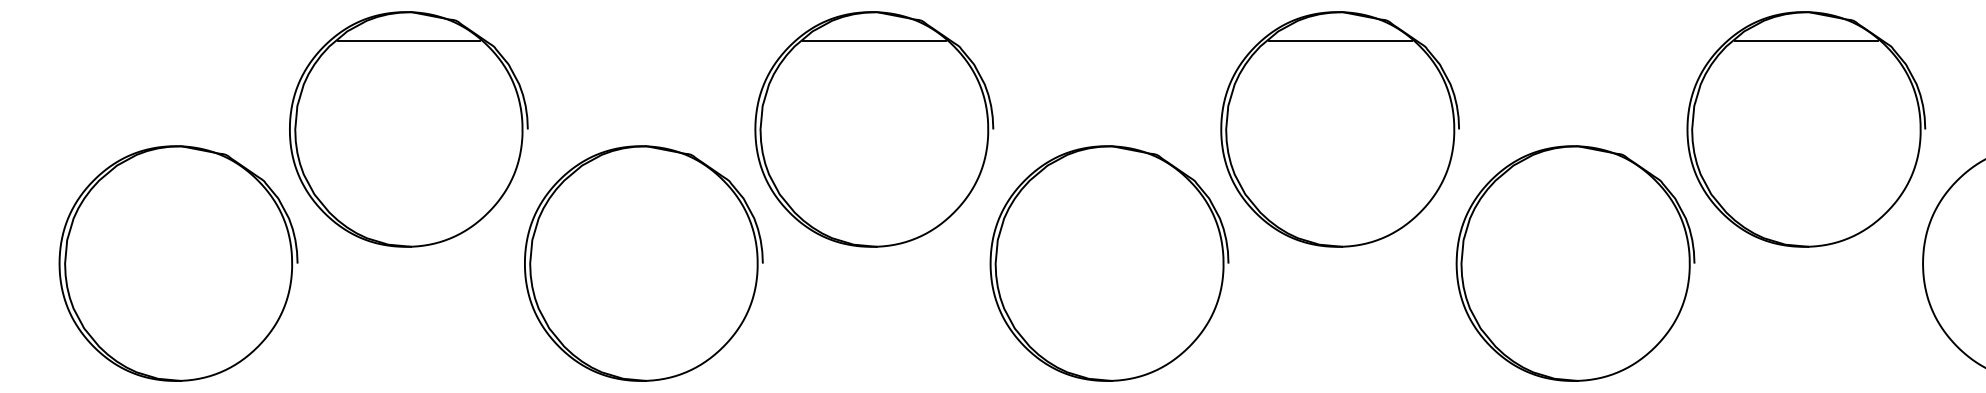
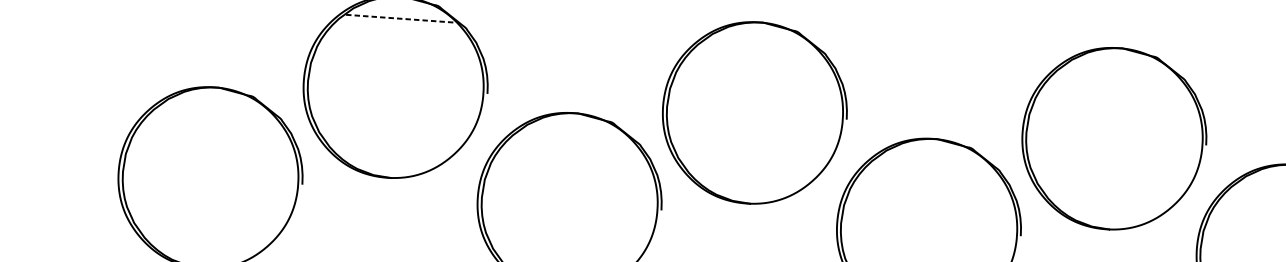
line: (409, 40) -> (401, 18), solid -> dashed
line: (874, 40) -> (759, 44), removed
line: (1340, 40) -> (1119, 70), removed

